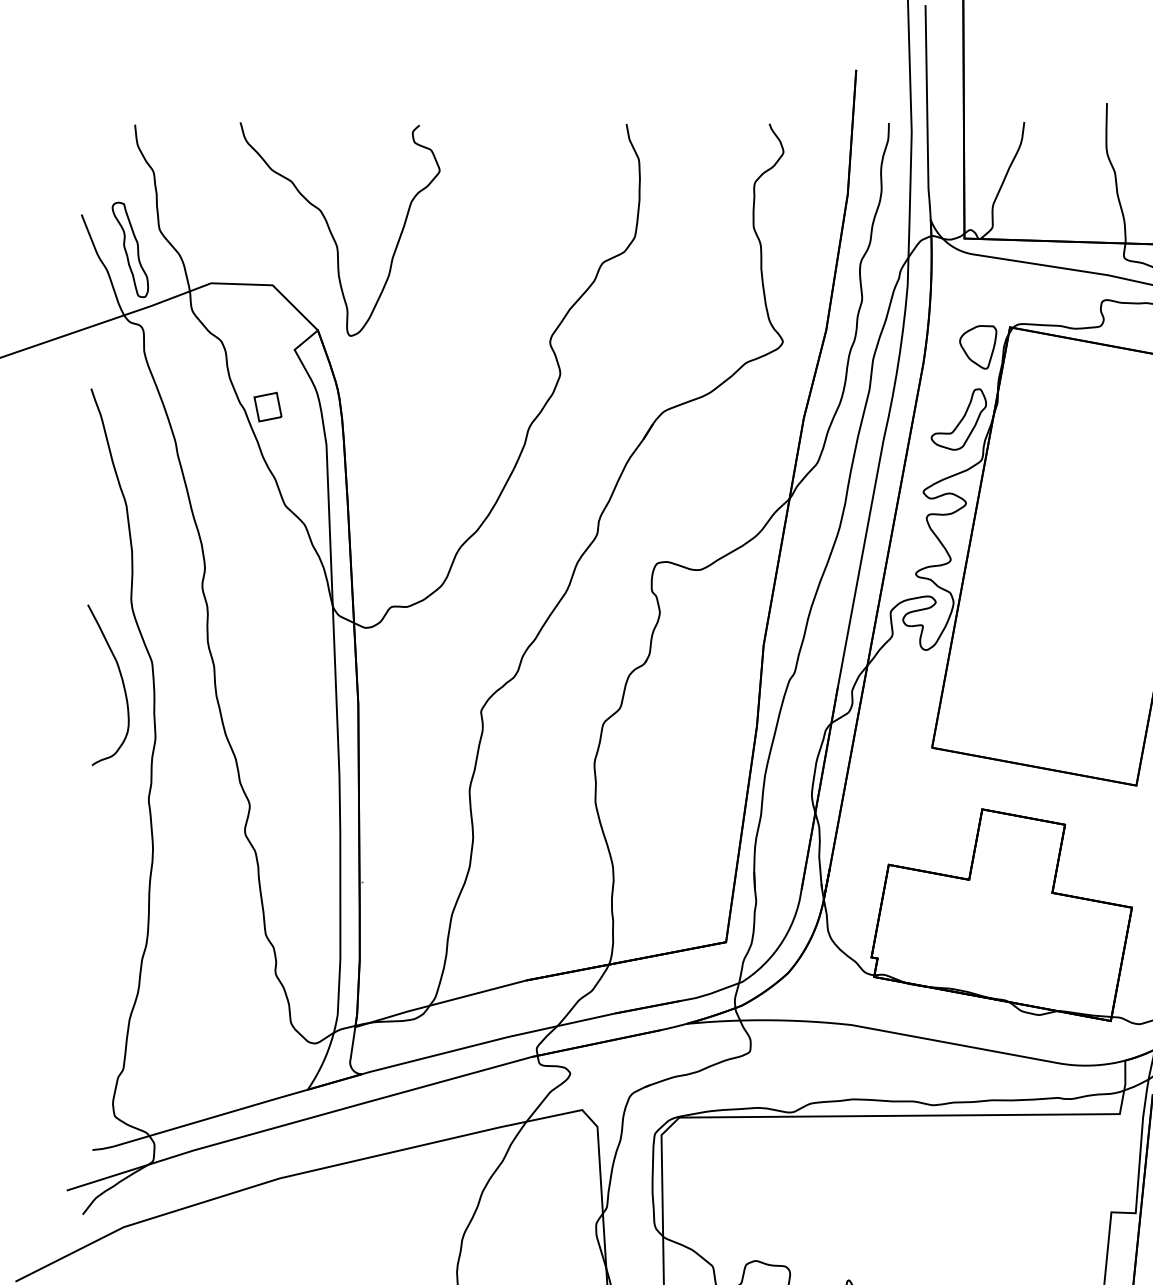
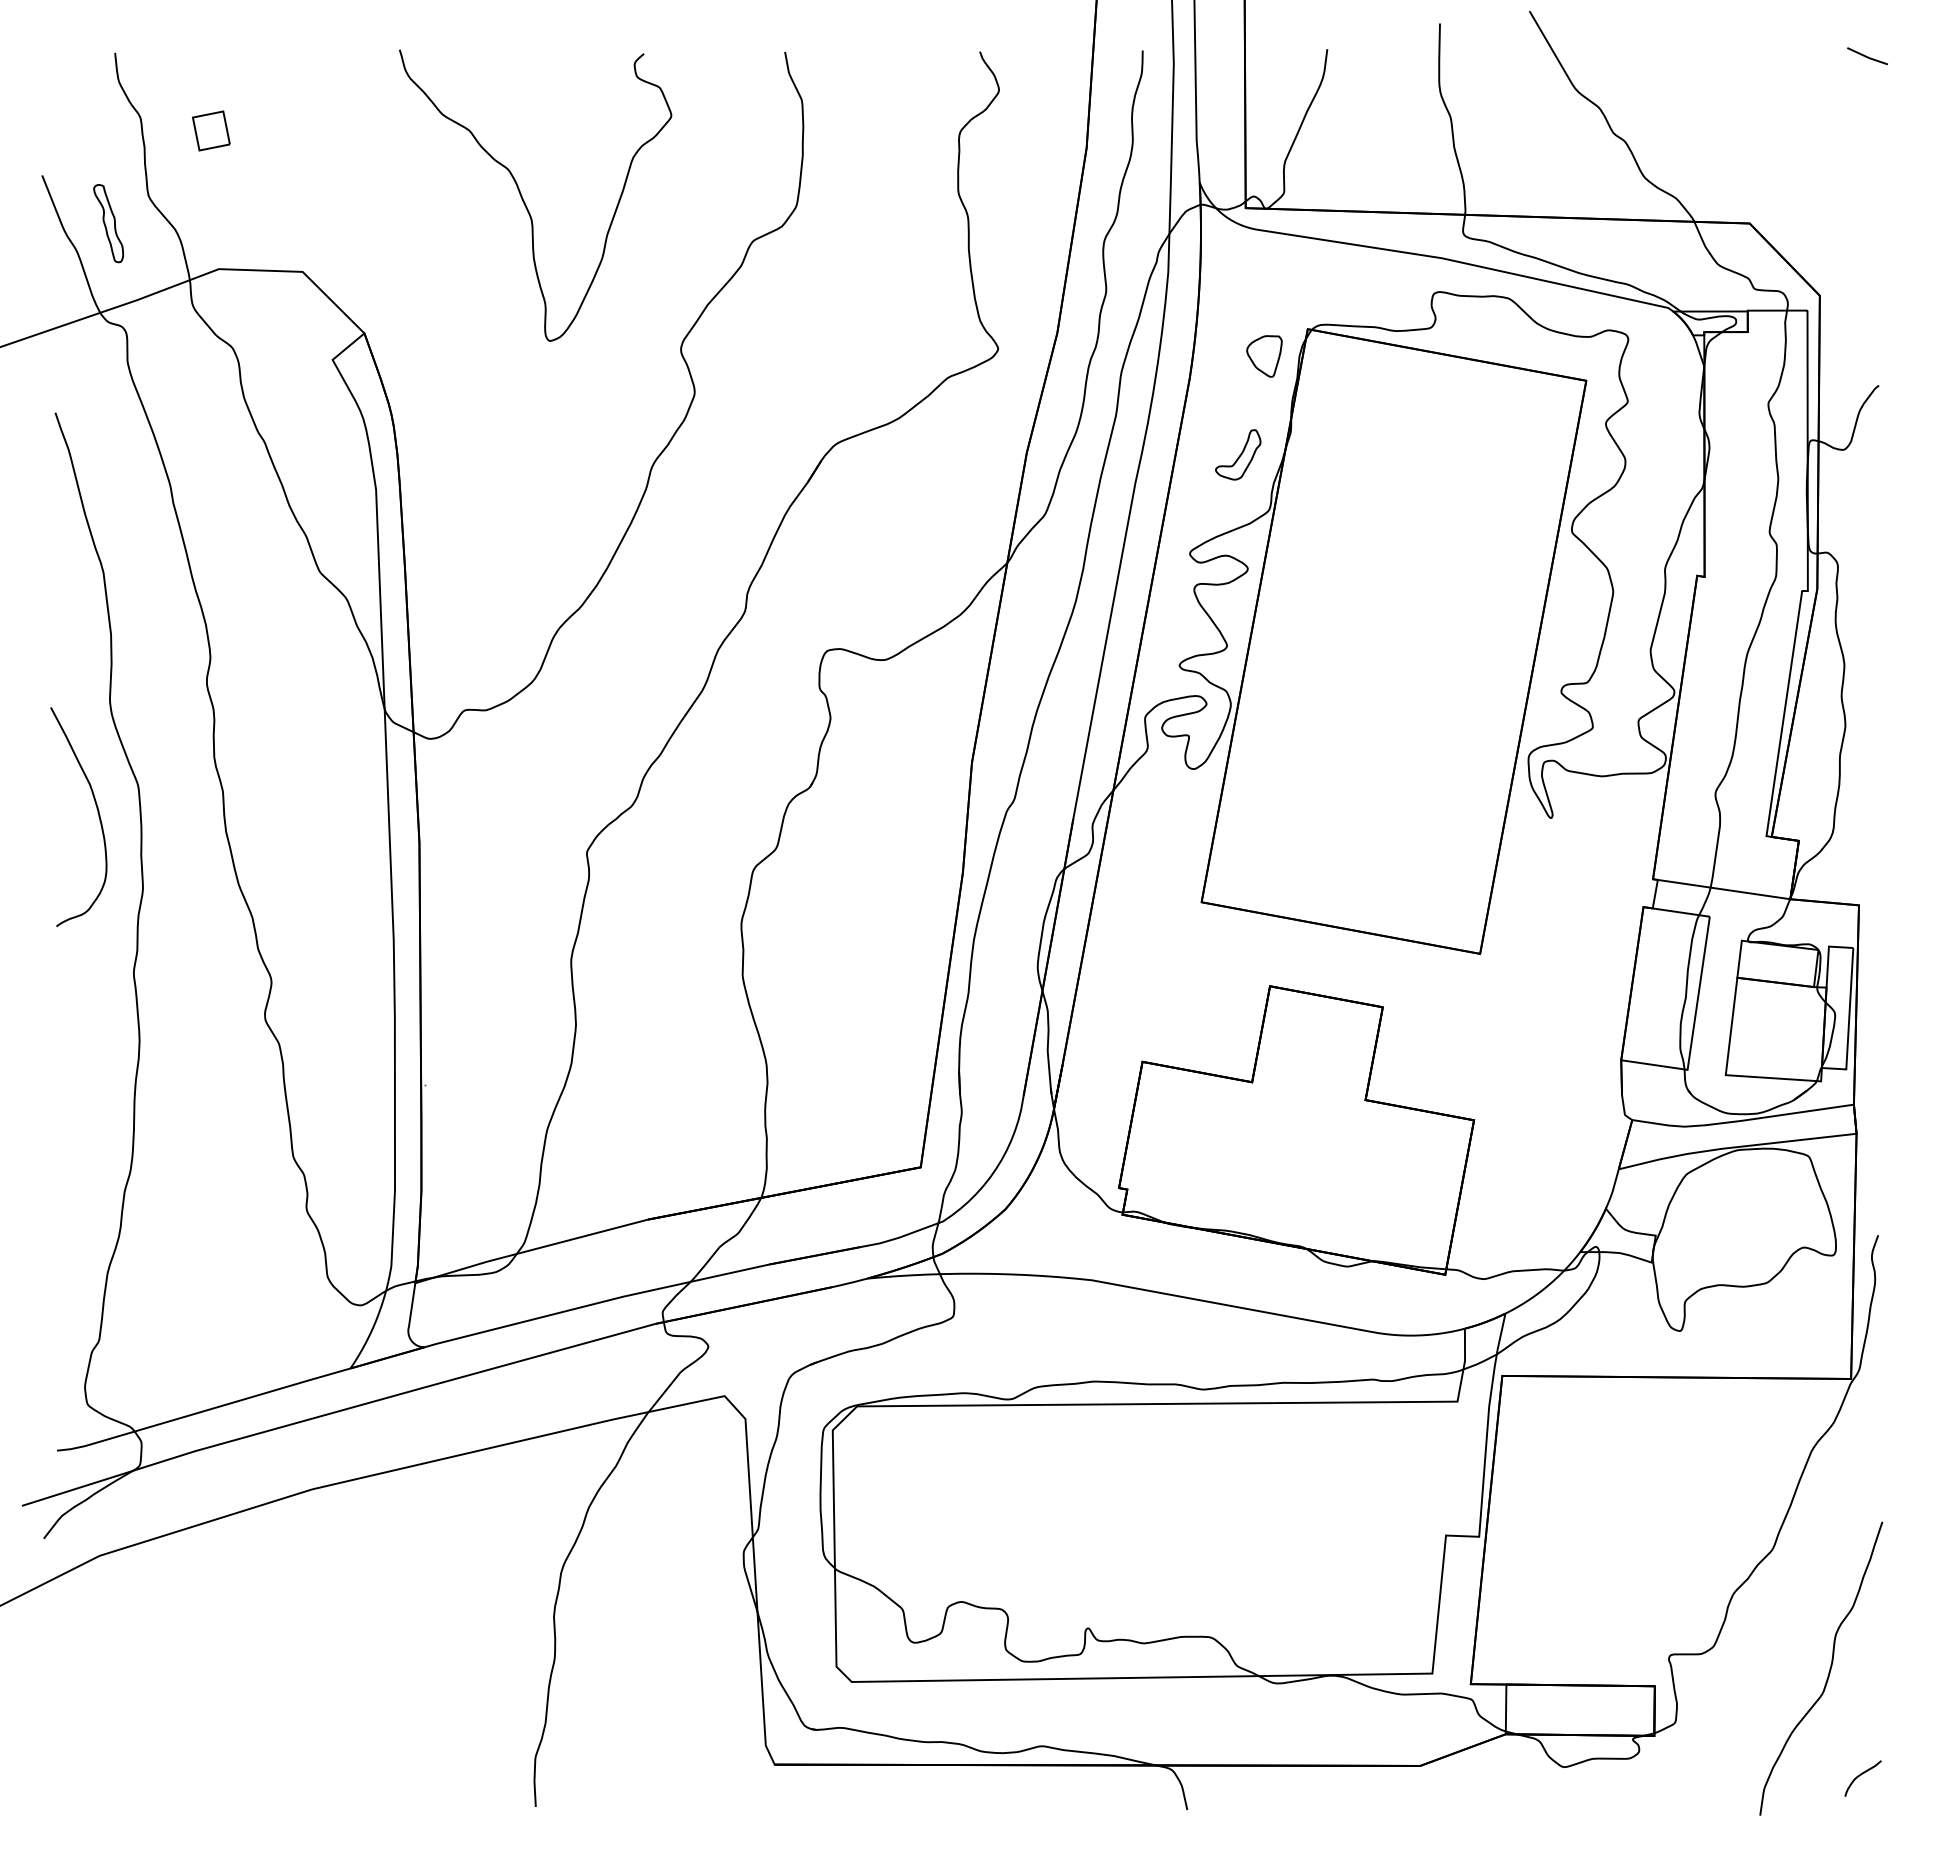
curve: (331, 232) -> (524, 200), moved
part: (130, 249) -> (108, 223), size x0.6
part: (978, 347) -> (1264, 356), size x0.7
part: (268, 406) -> (211, 130), moved
part: (959, 419) -> (1238, 454), size x0.6

